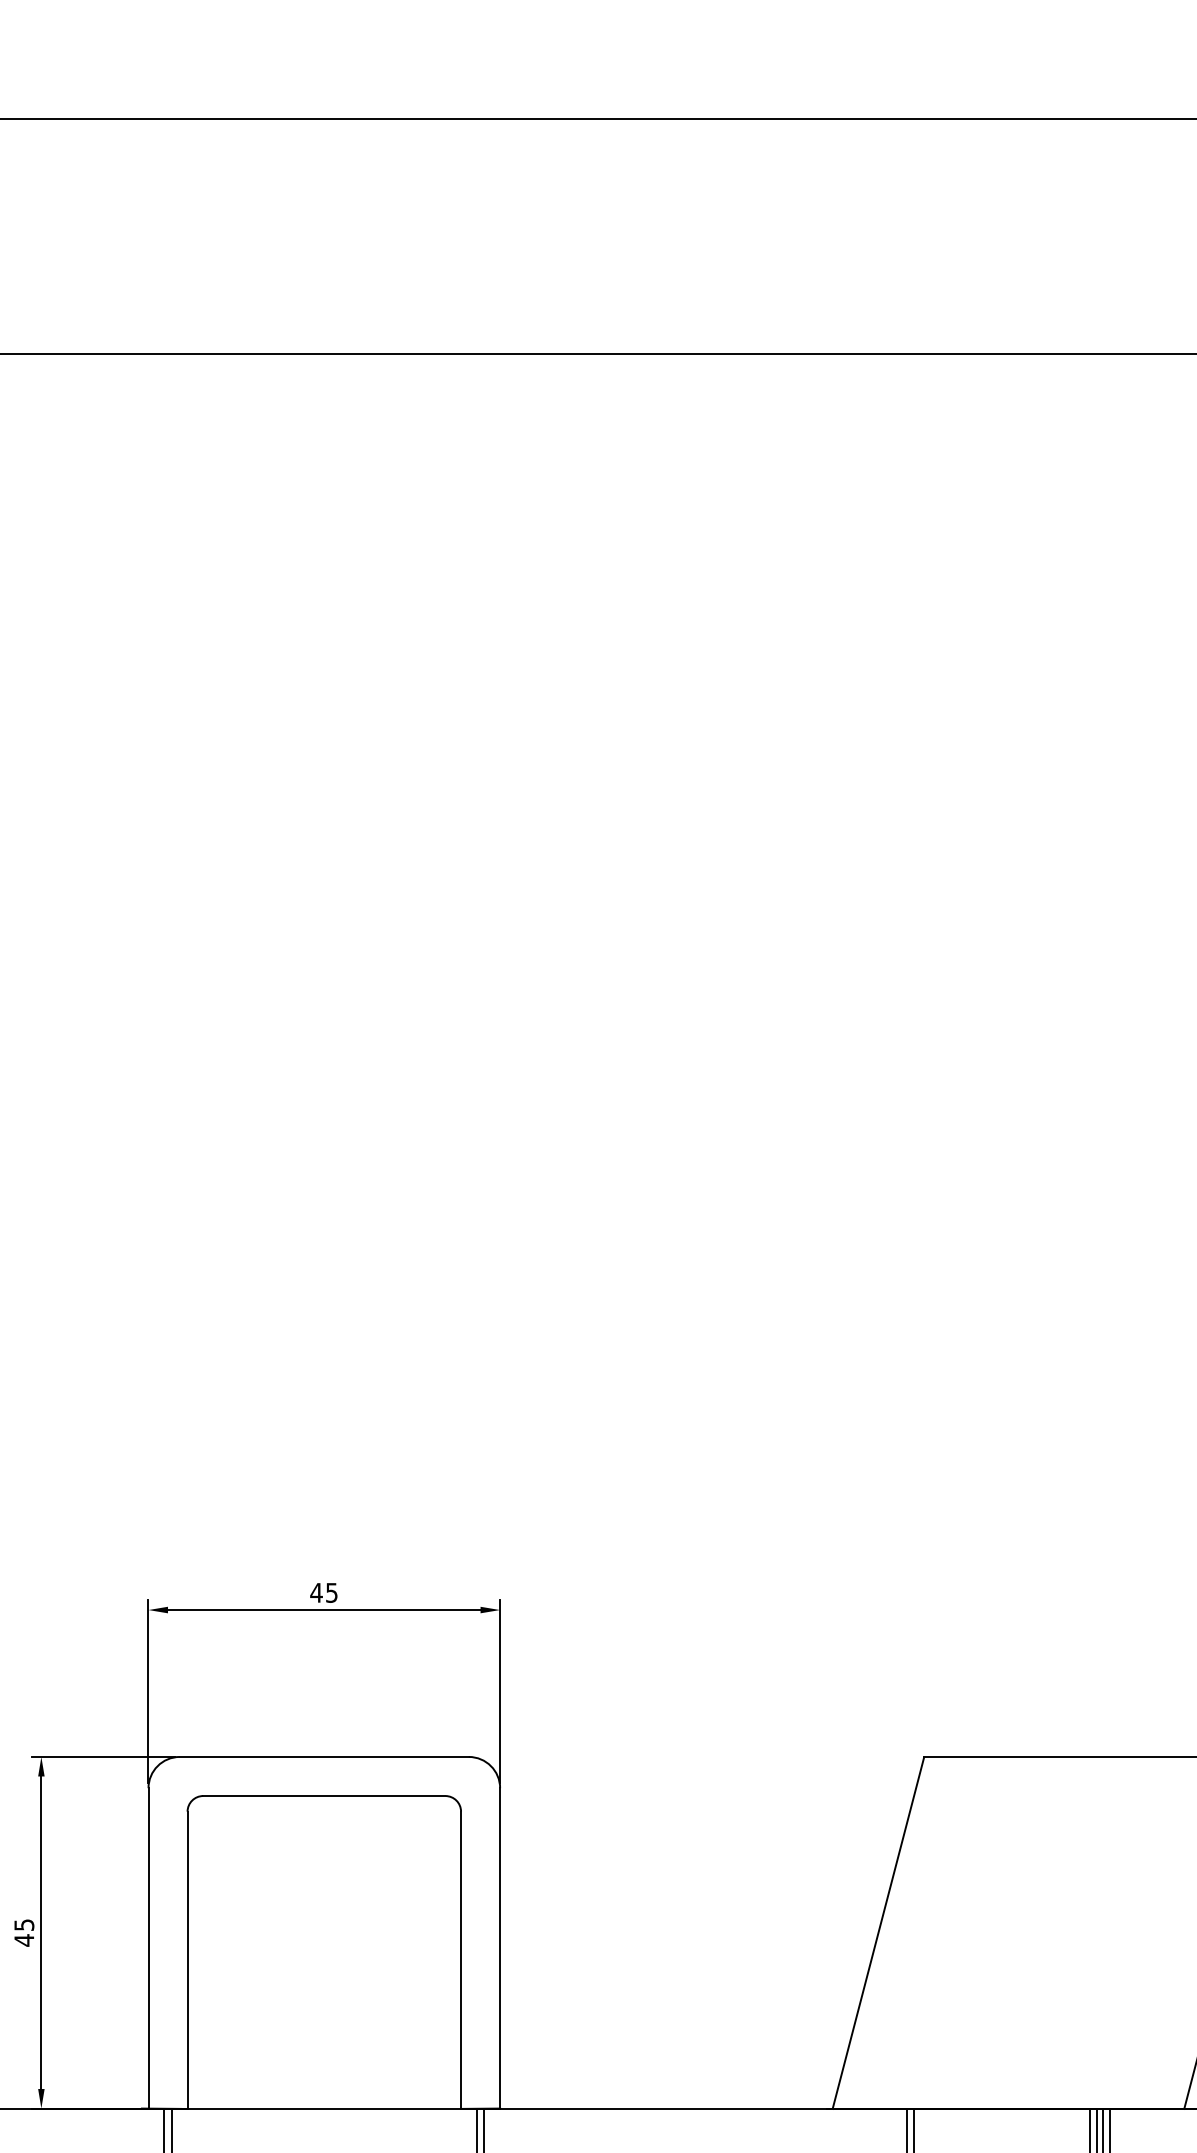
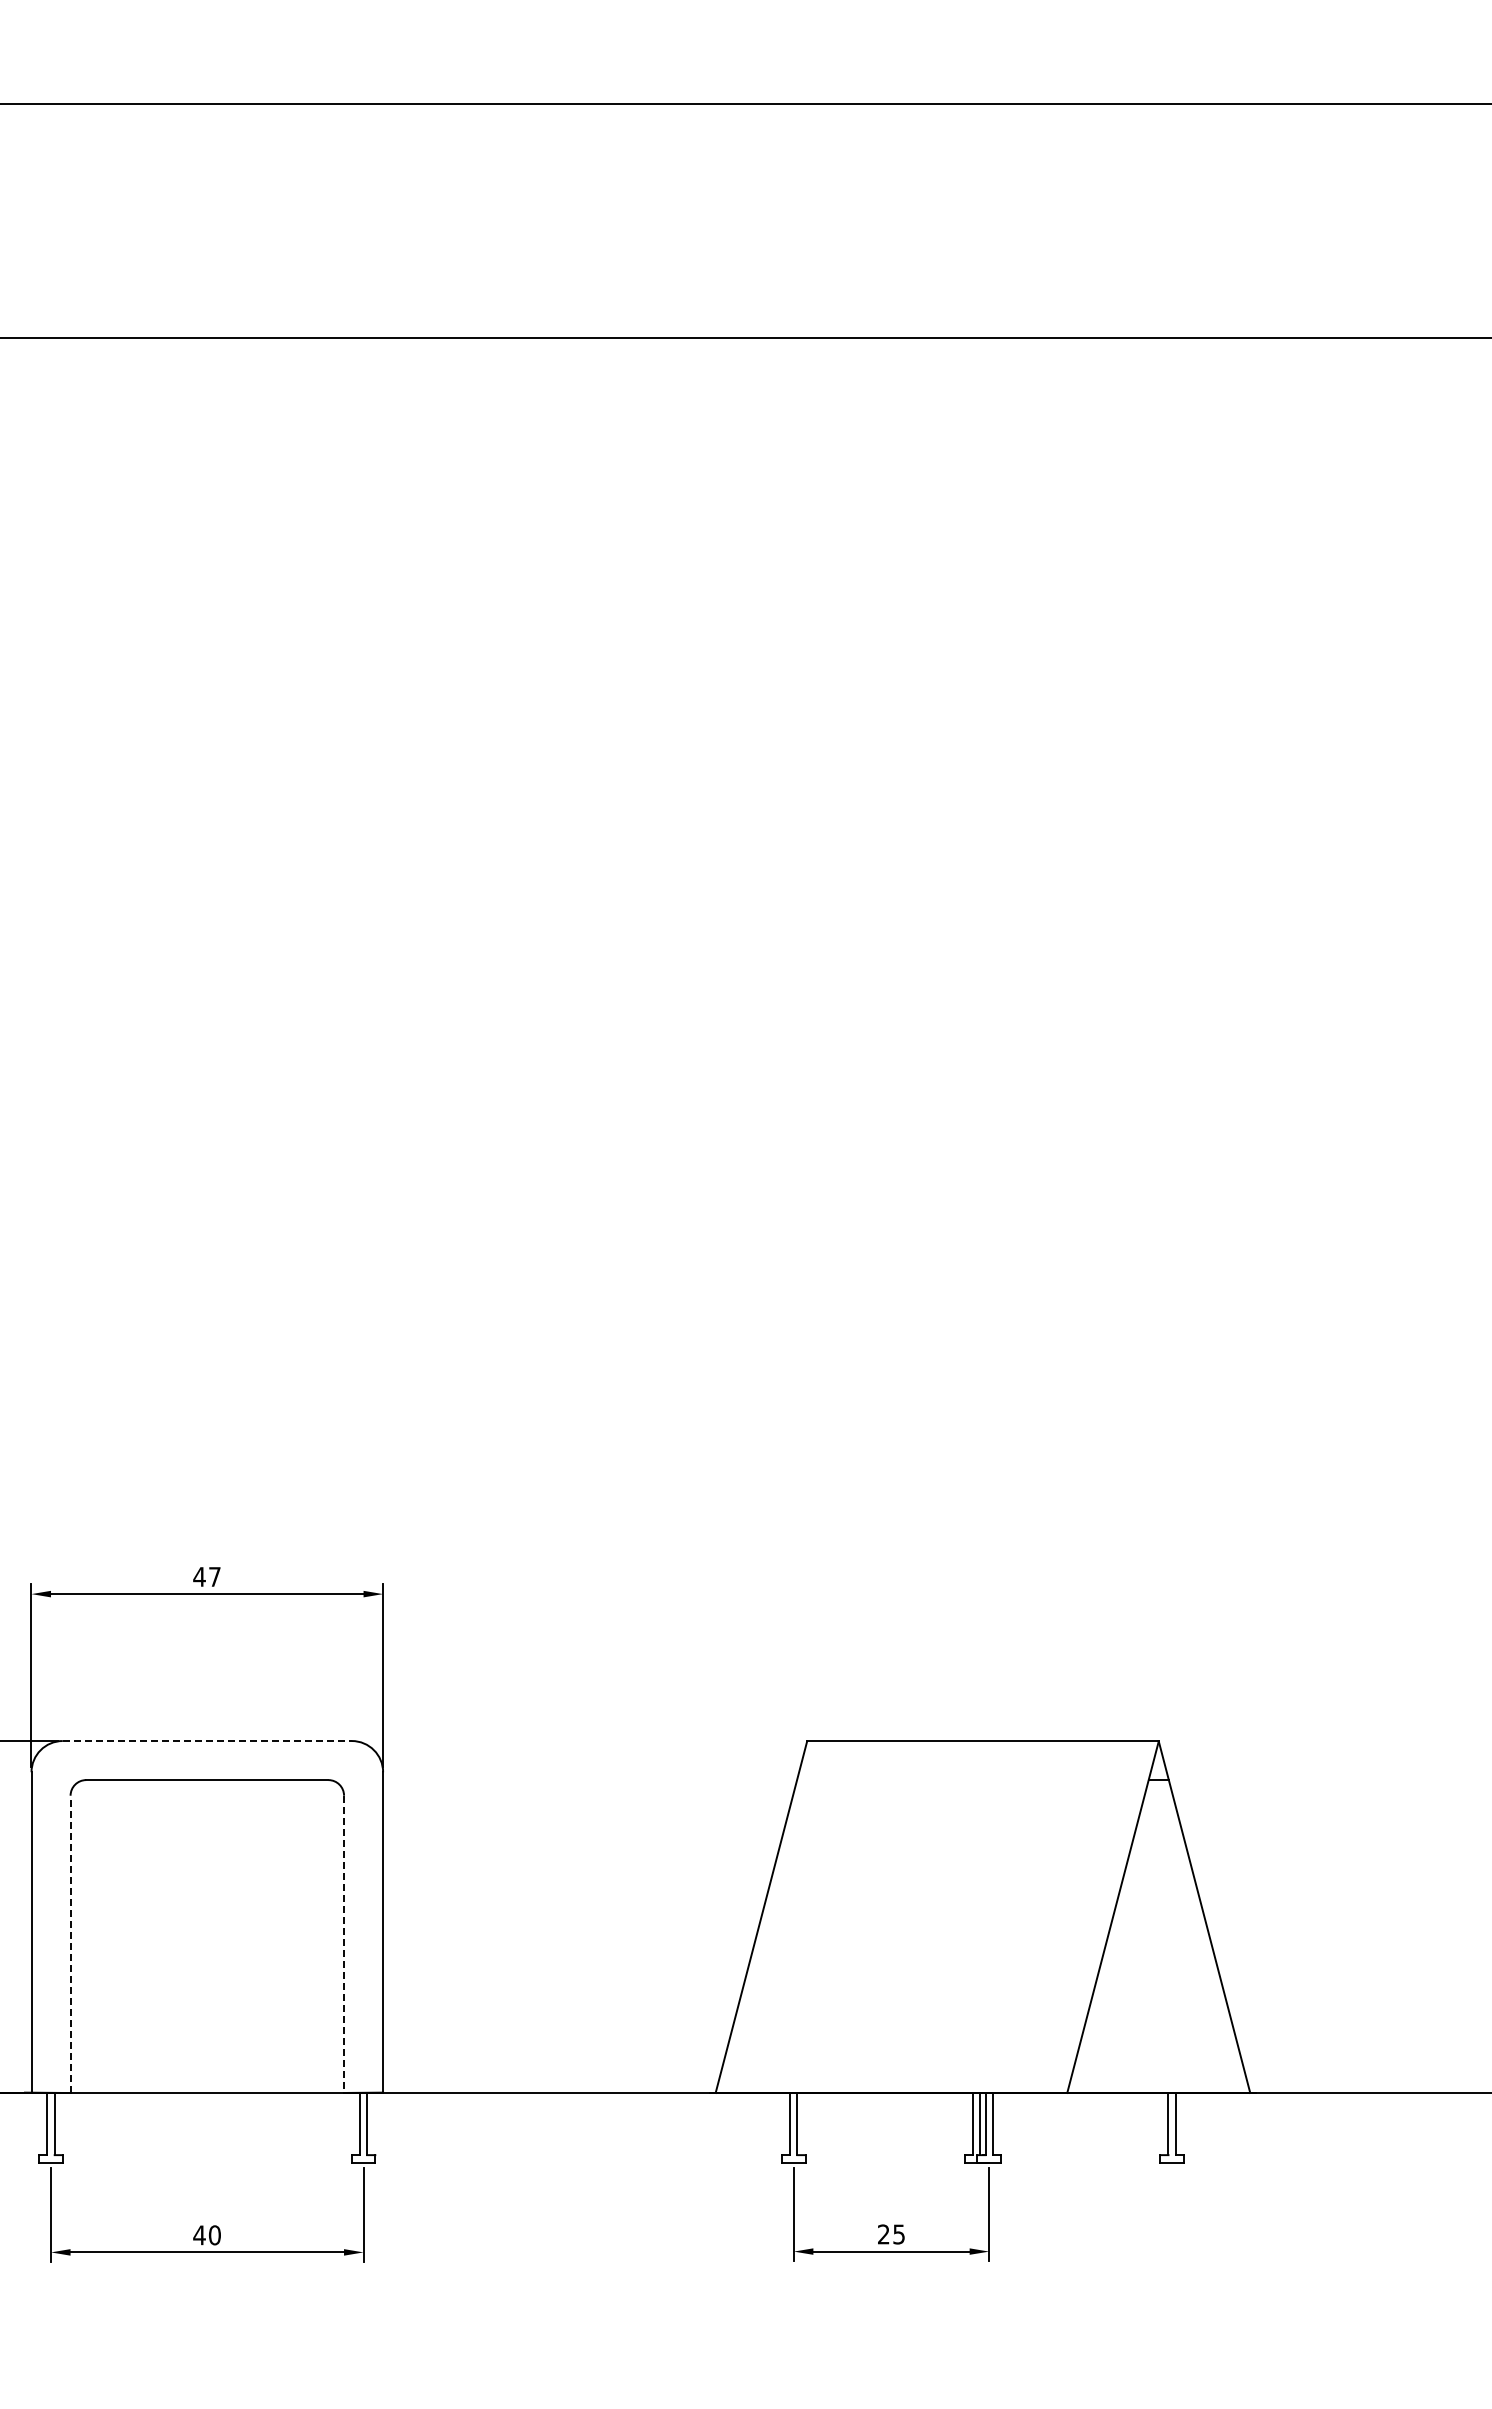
text: (331, 1593) -> (214, 1577), 45 -> 47
line: (324, 1757) -> (207, 1741), solid -> dashed
line: (187, 1959) -> (70, 1943), solid -> dashed
line: (461, 1960) -> (344, 1944), solid -> dashed

